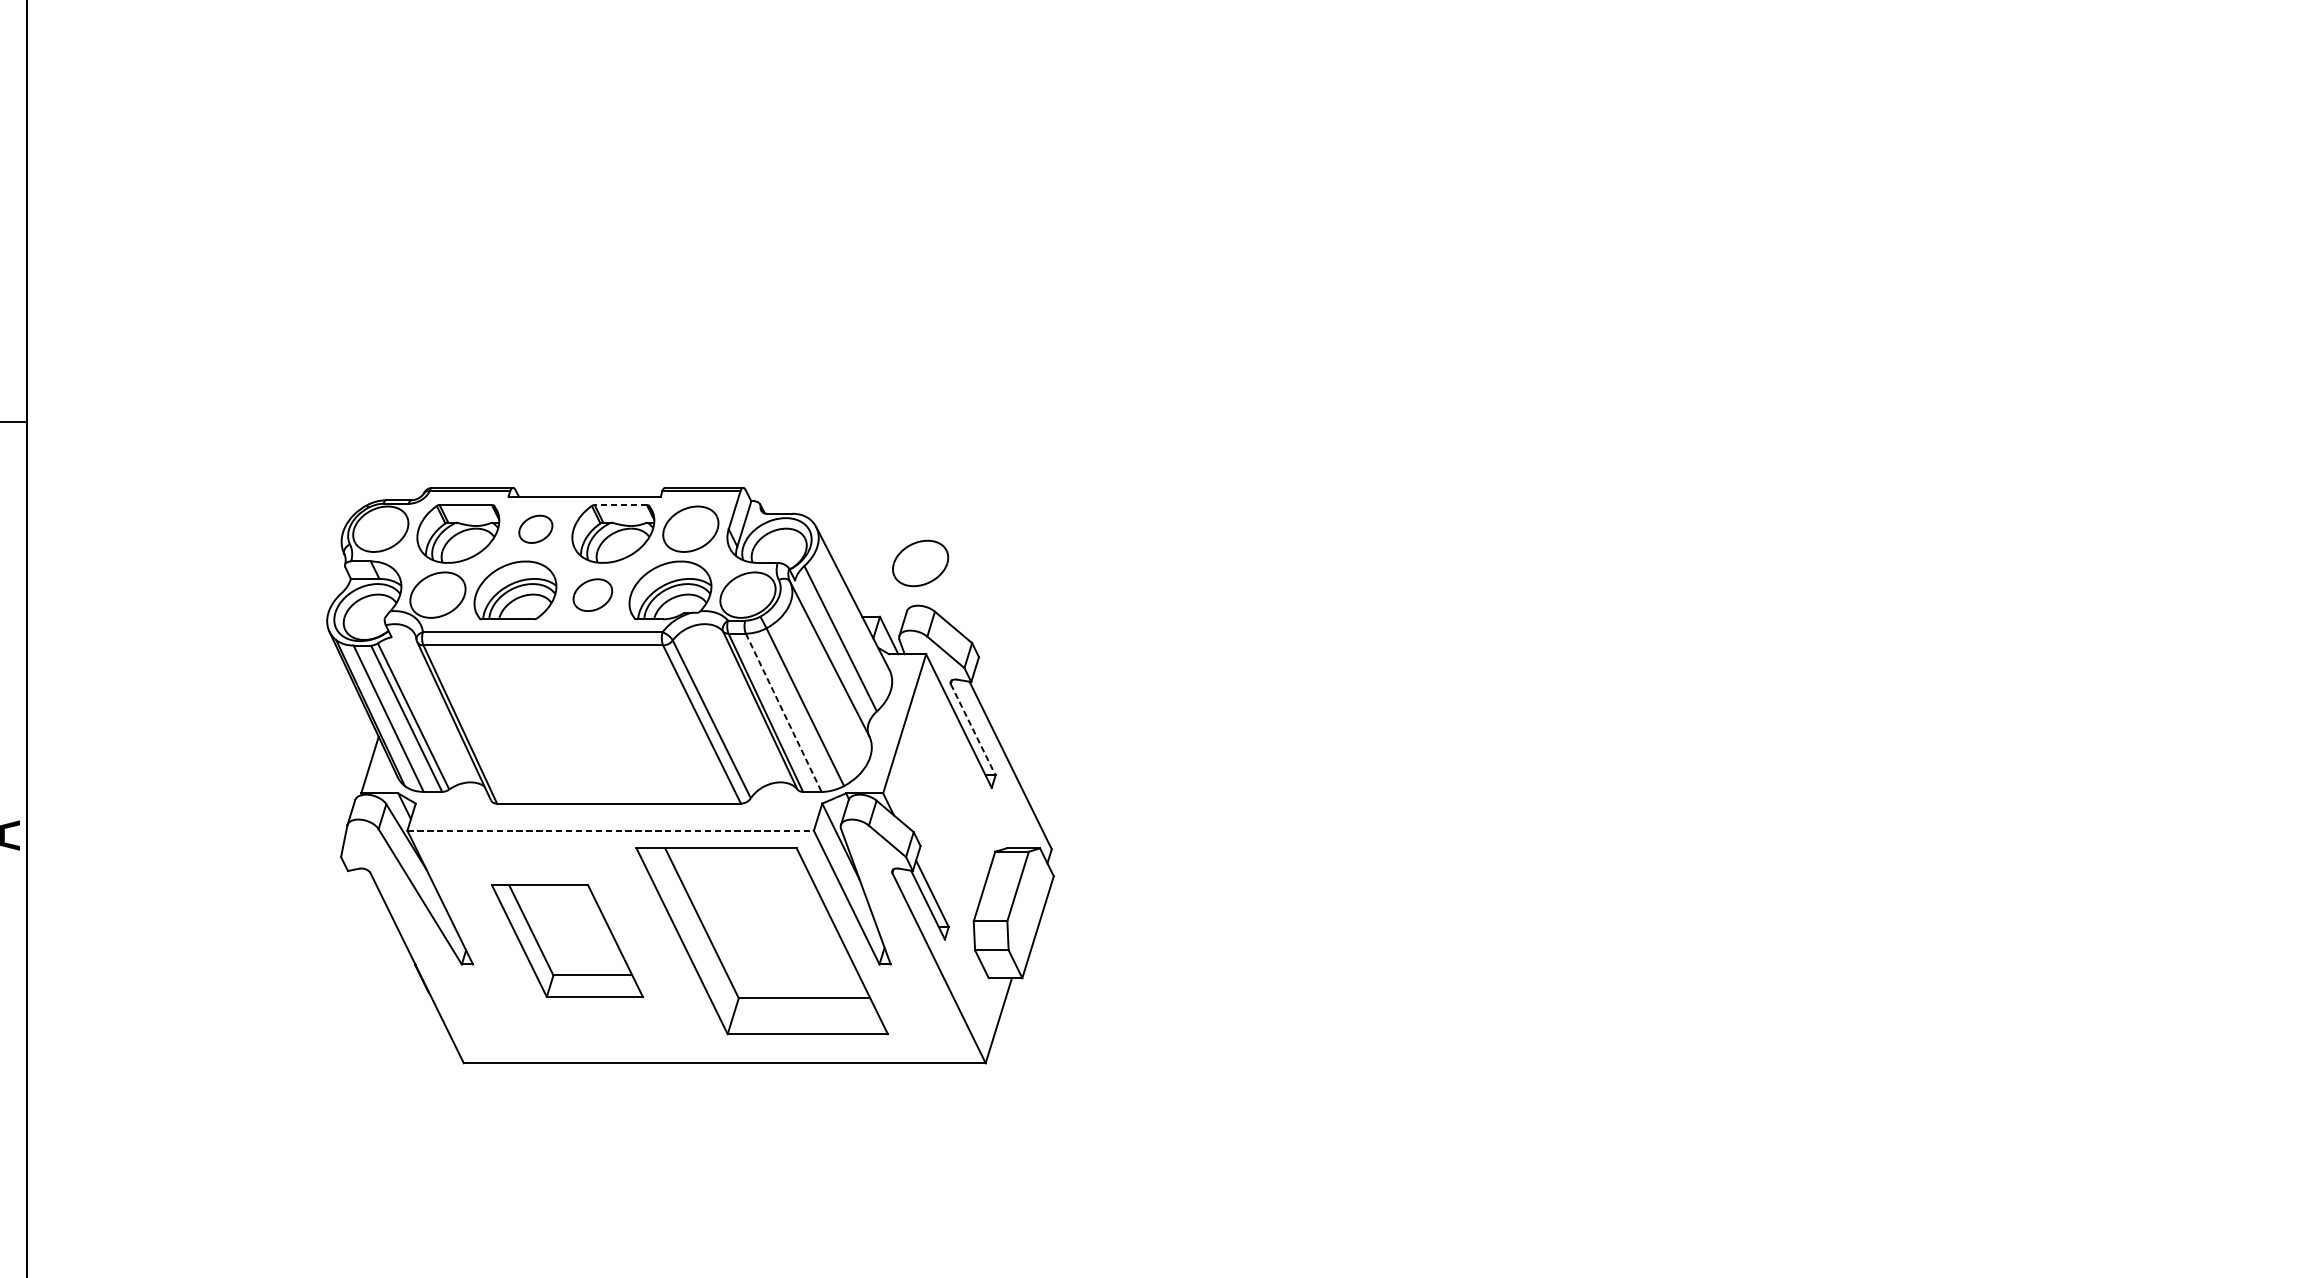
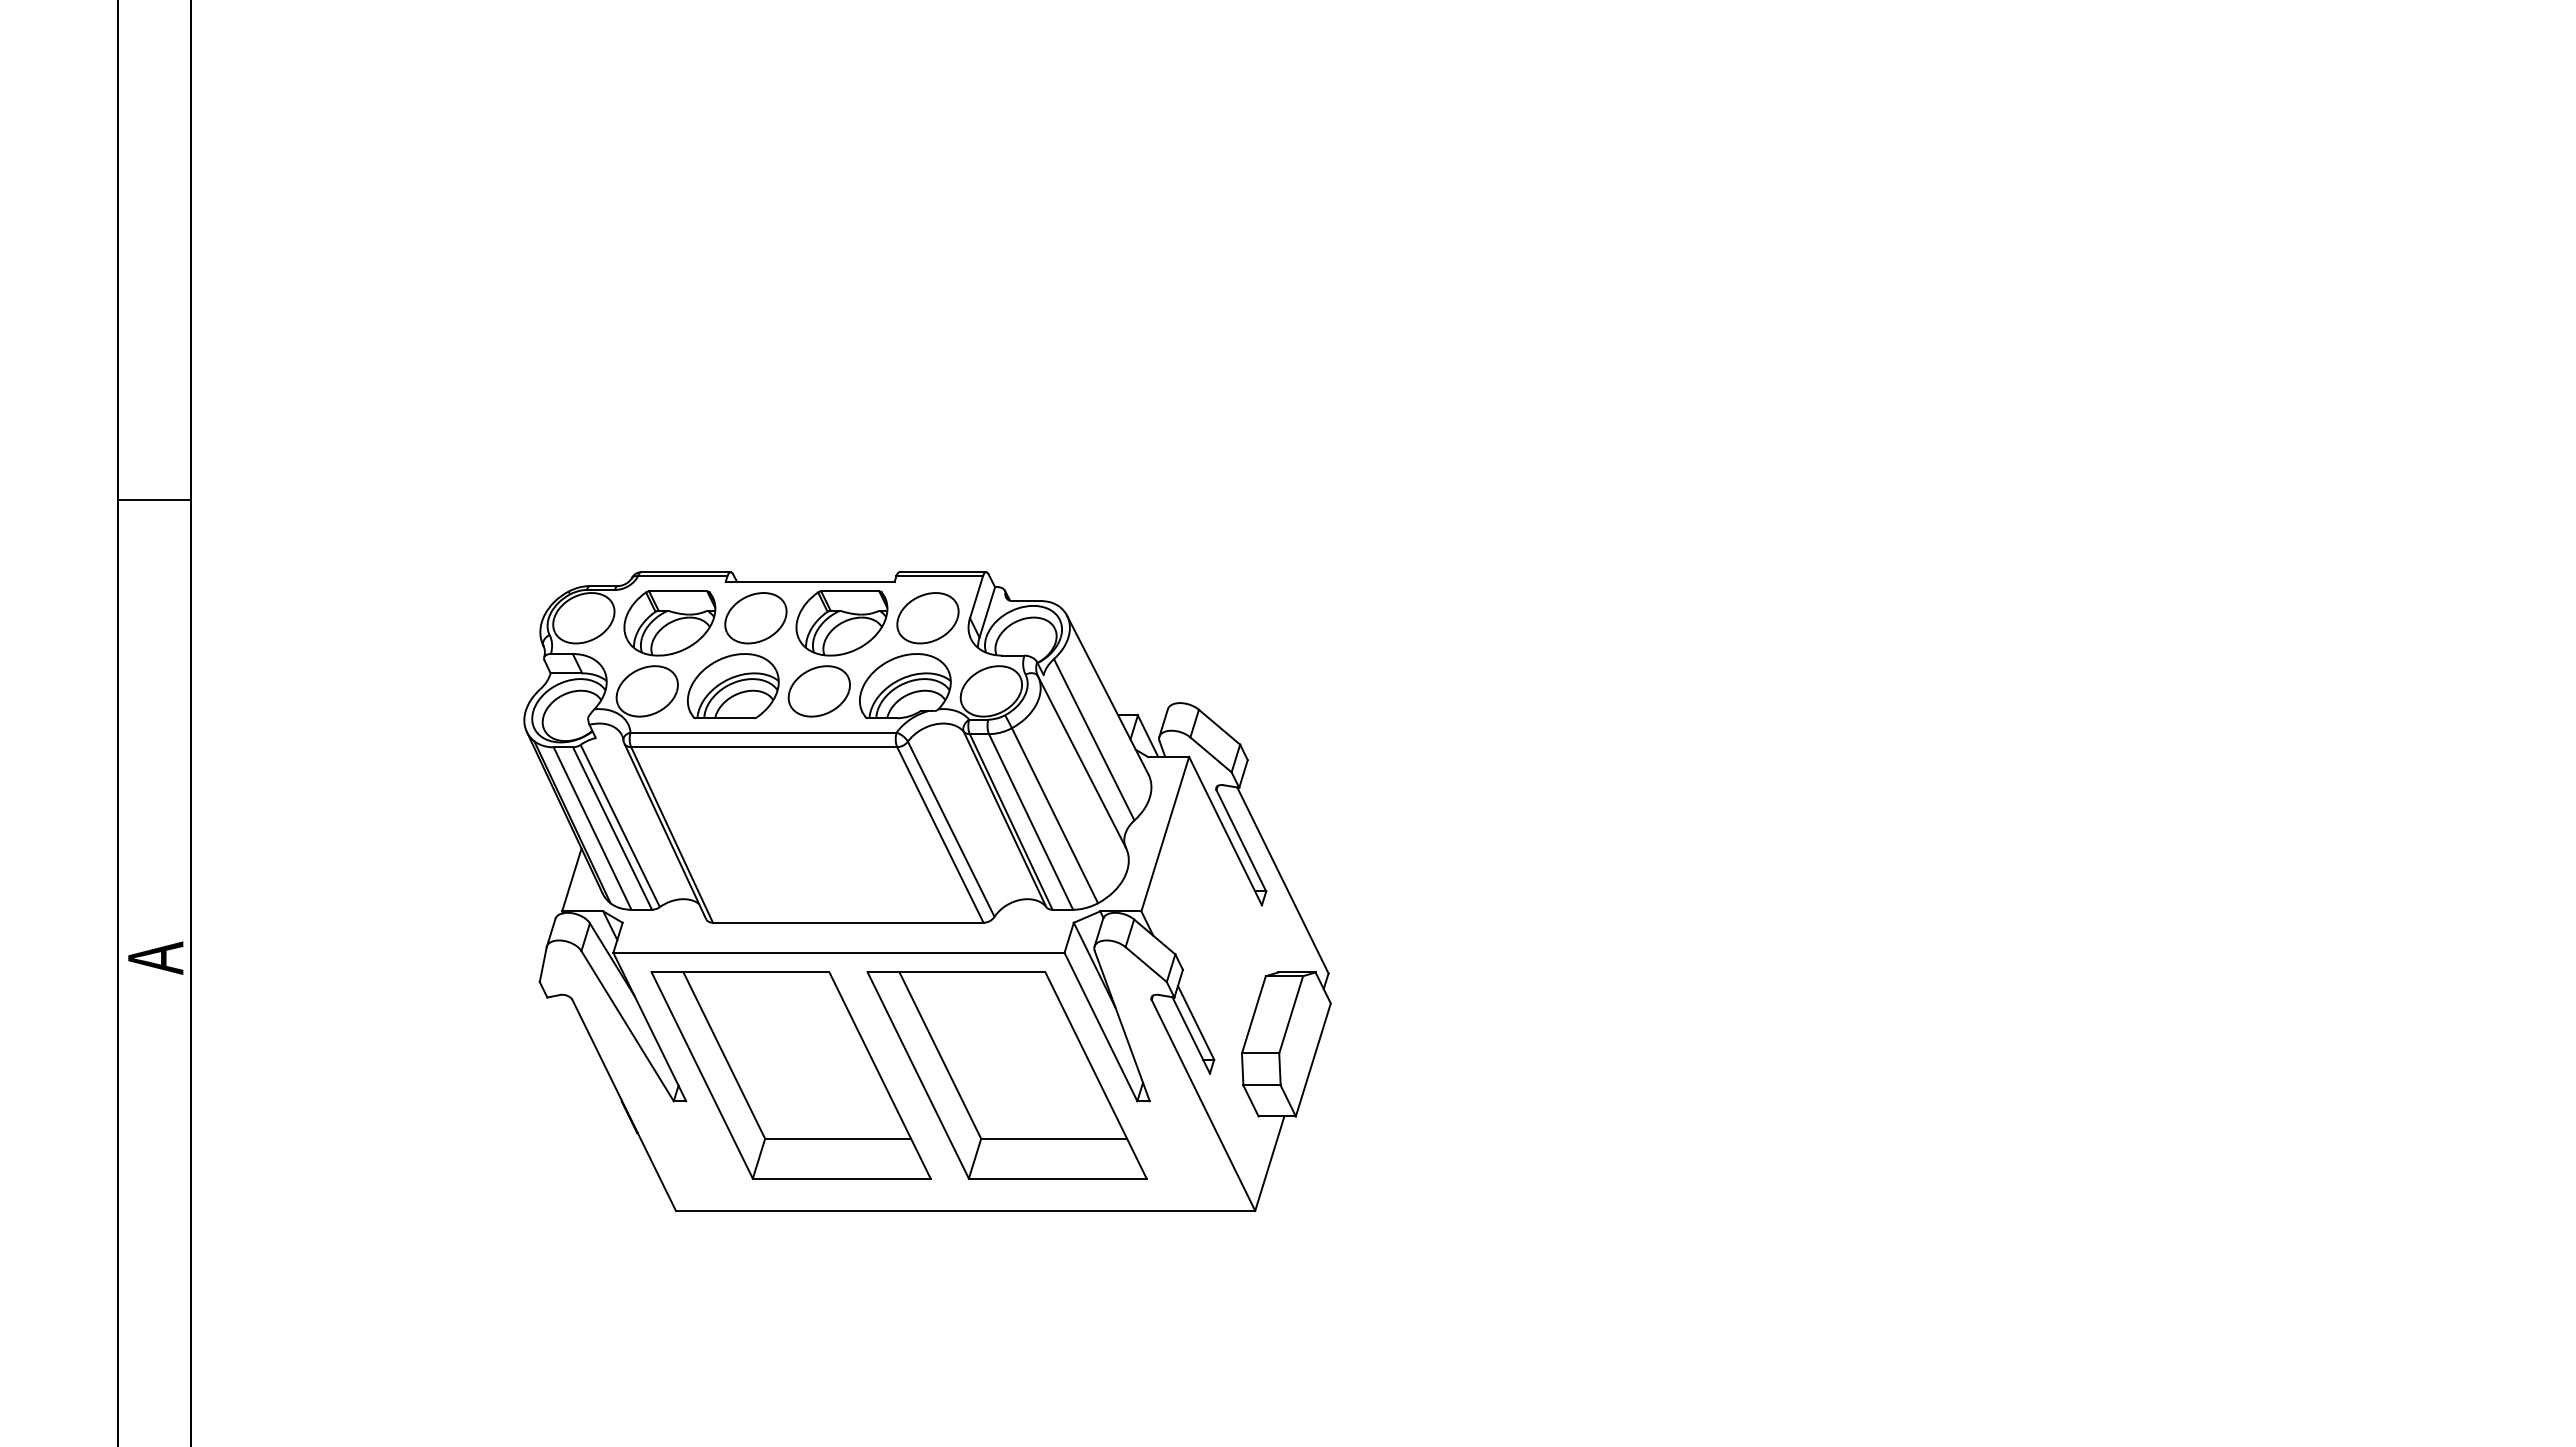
line: (620, 505) -> (849, 591), dashed -> solid
part: (535, 529) -> (755, 618), size x1.67
part: (920, 563) -> (1182, 656), removed
part: (592, 595) -> (818, 691), size x1.43
line: (784, 713) -> (1031, 822), dashed -> solid
line: (973, 730) -> (1241, 841), dashed -> solid
line: (610, 830) -> (838, 952), dashed -> solid
part: (566, 941) -> (790, 1075), size x1.67

